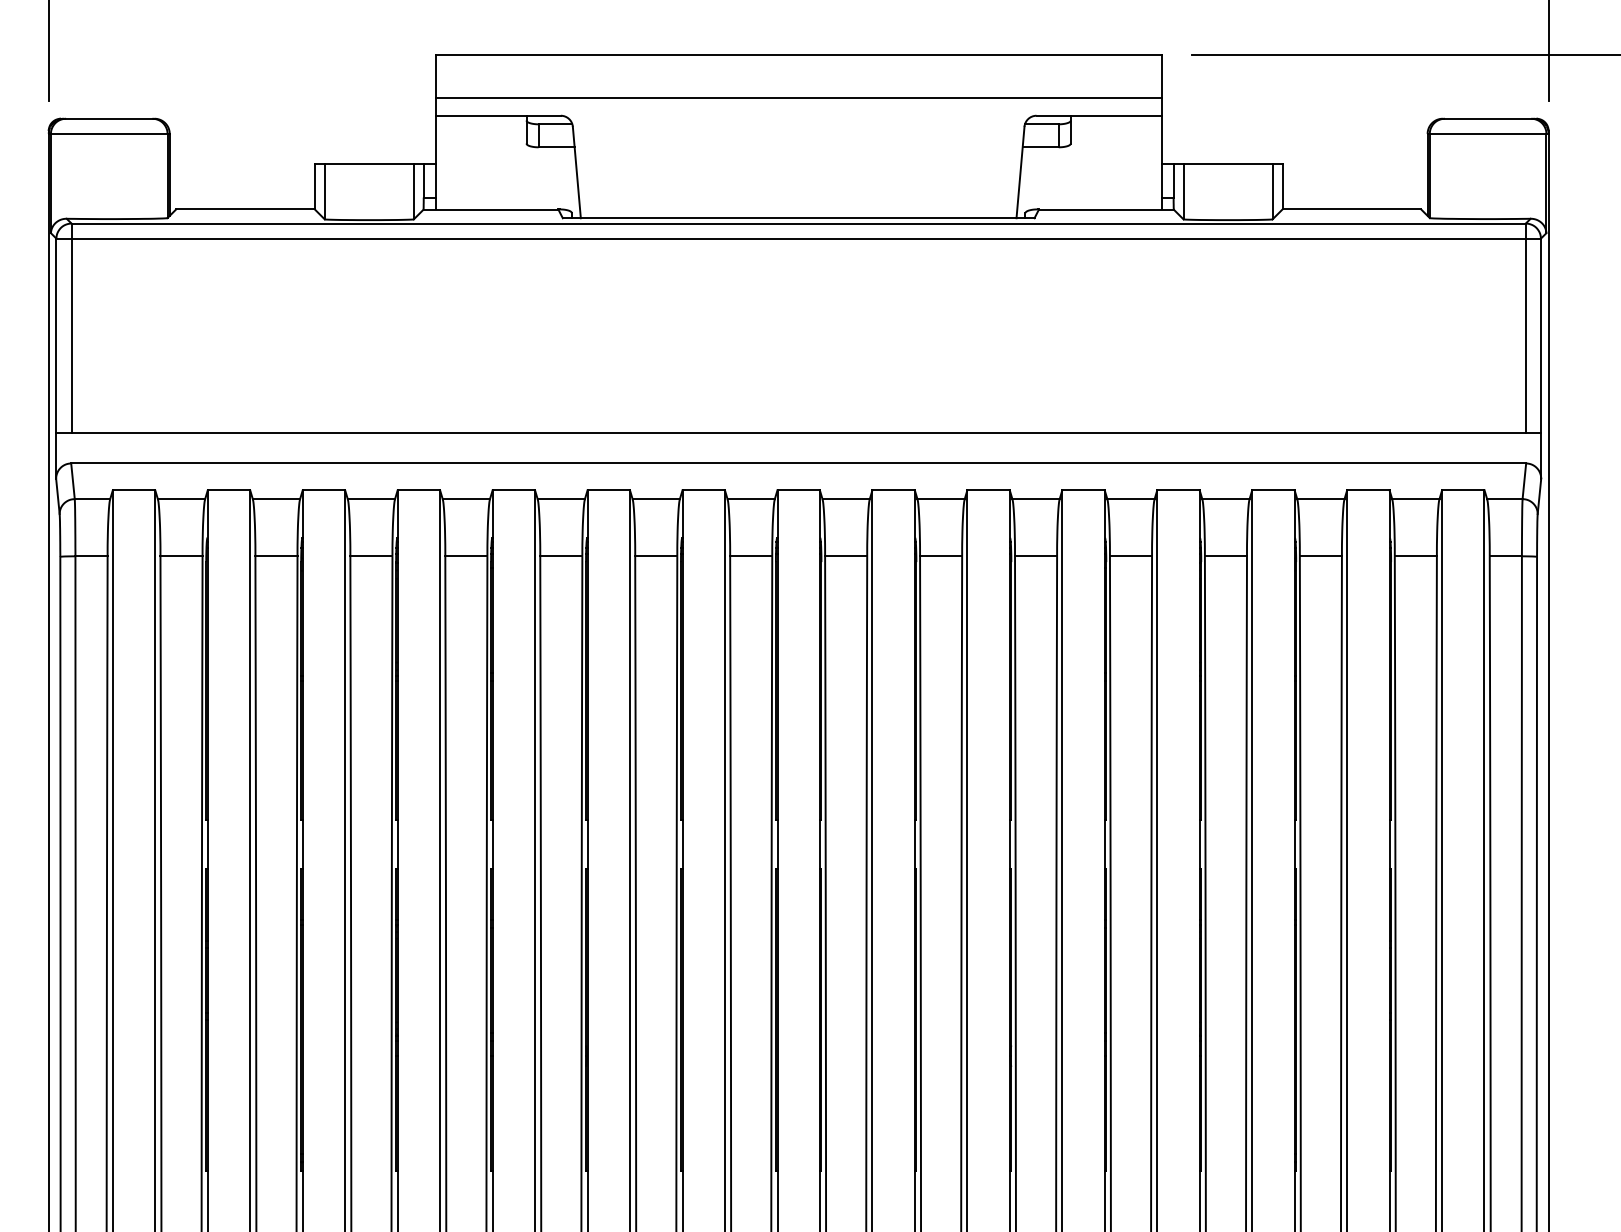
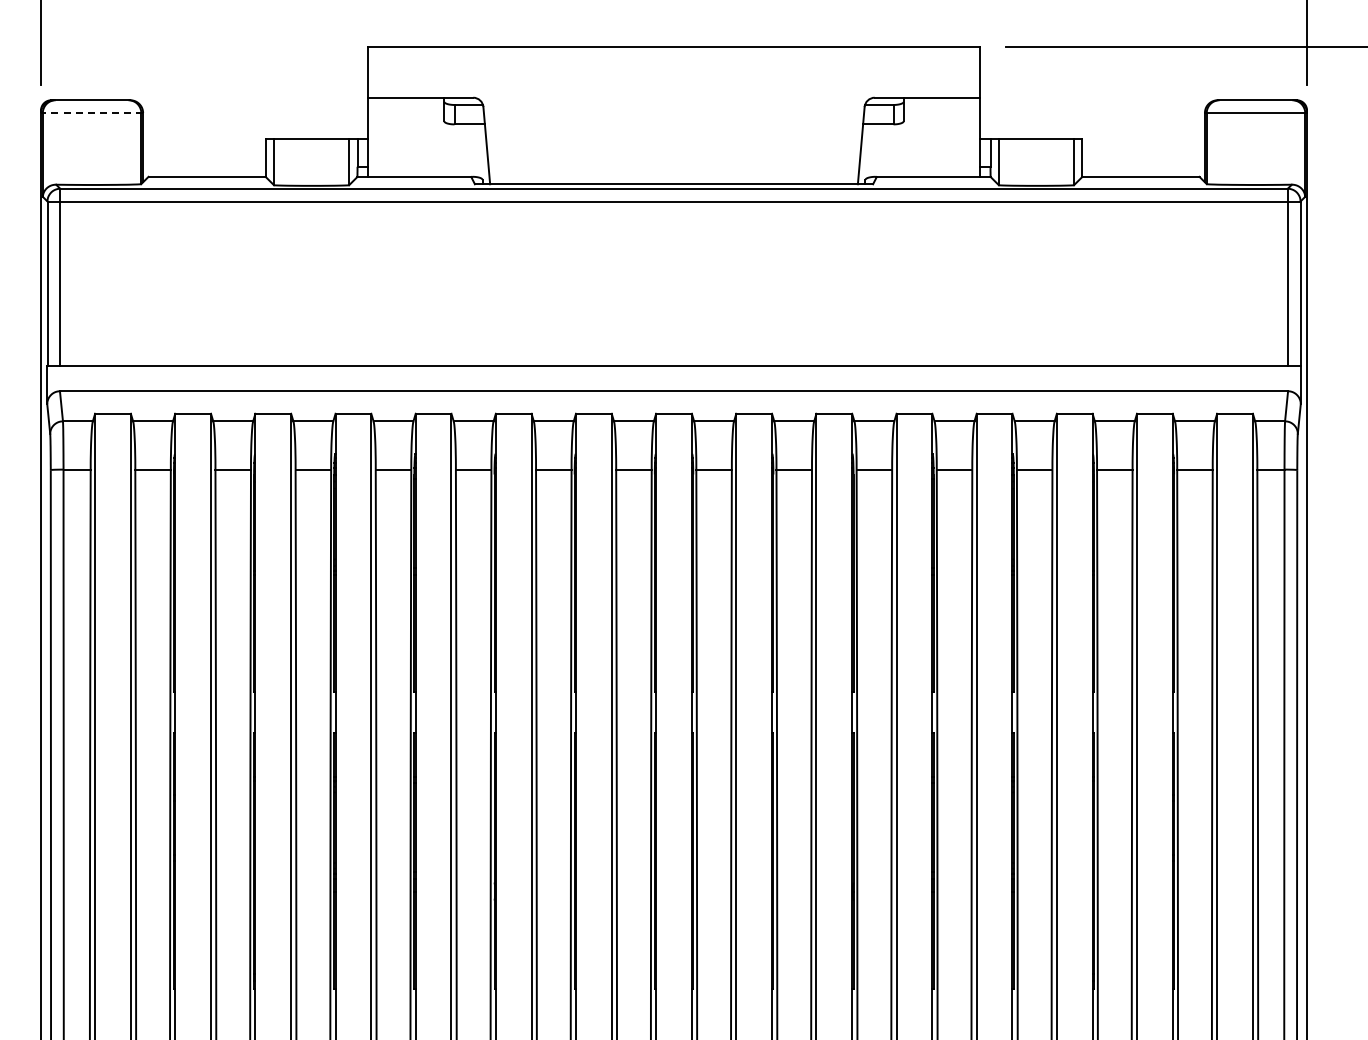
line: (798, 97) -> (673, 82), removed
line: (108, 134) -> (91, 113), solid -> dashed

